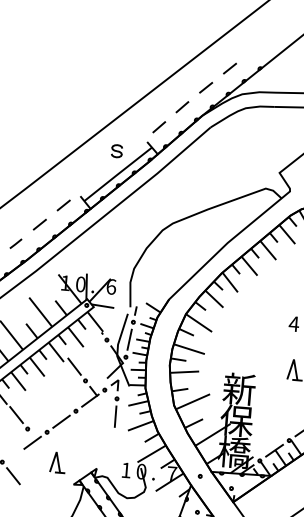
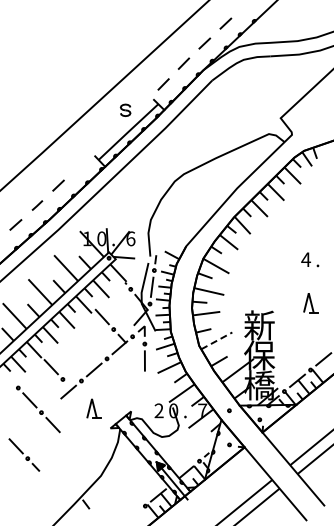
line: (63, 205) -> (79, 165), removed
line: (192, 401) -> (216, 340), solid -> dashed
text: (125, 469) -> (158, 410), 1 -> 2

